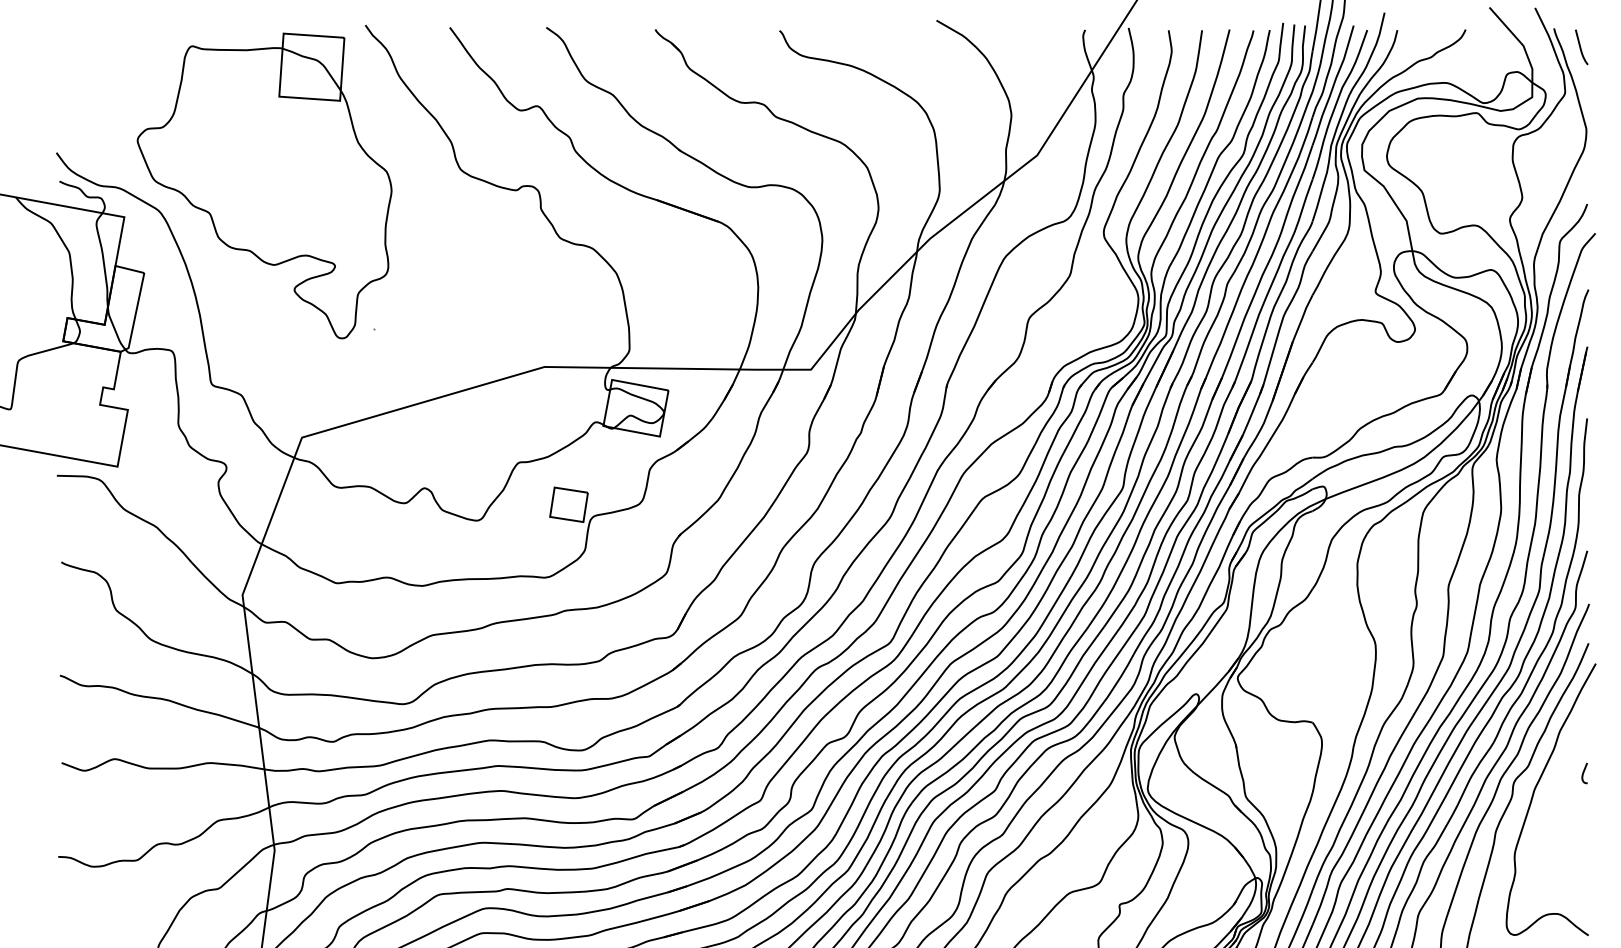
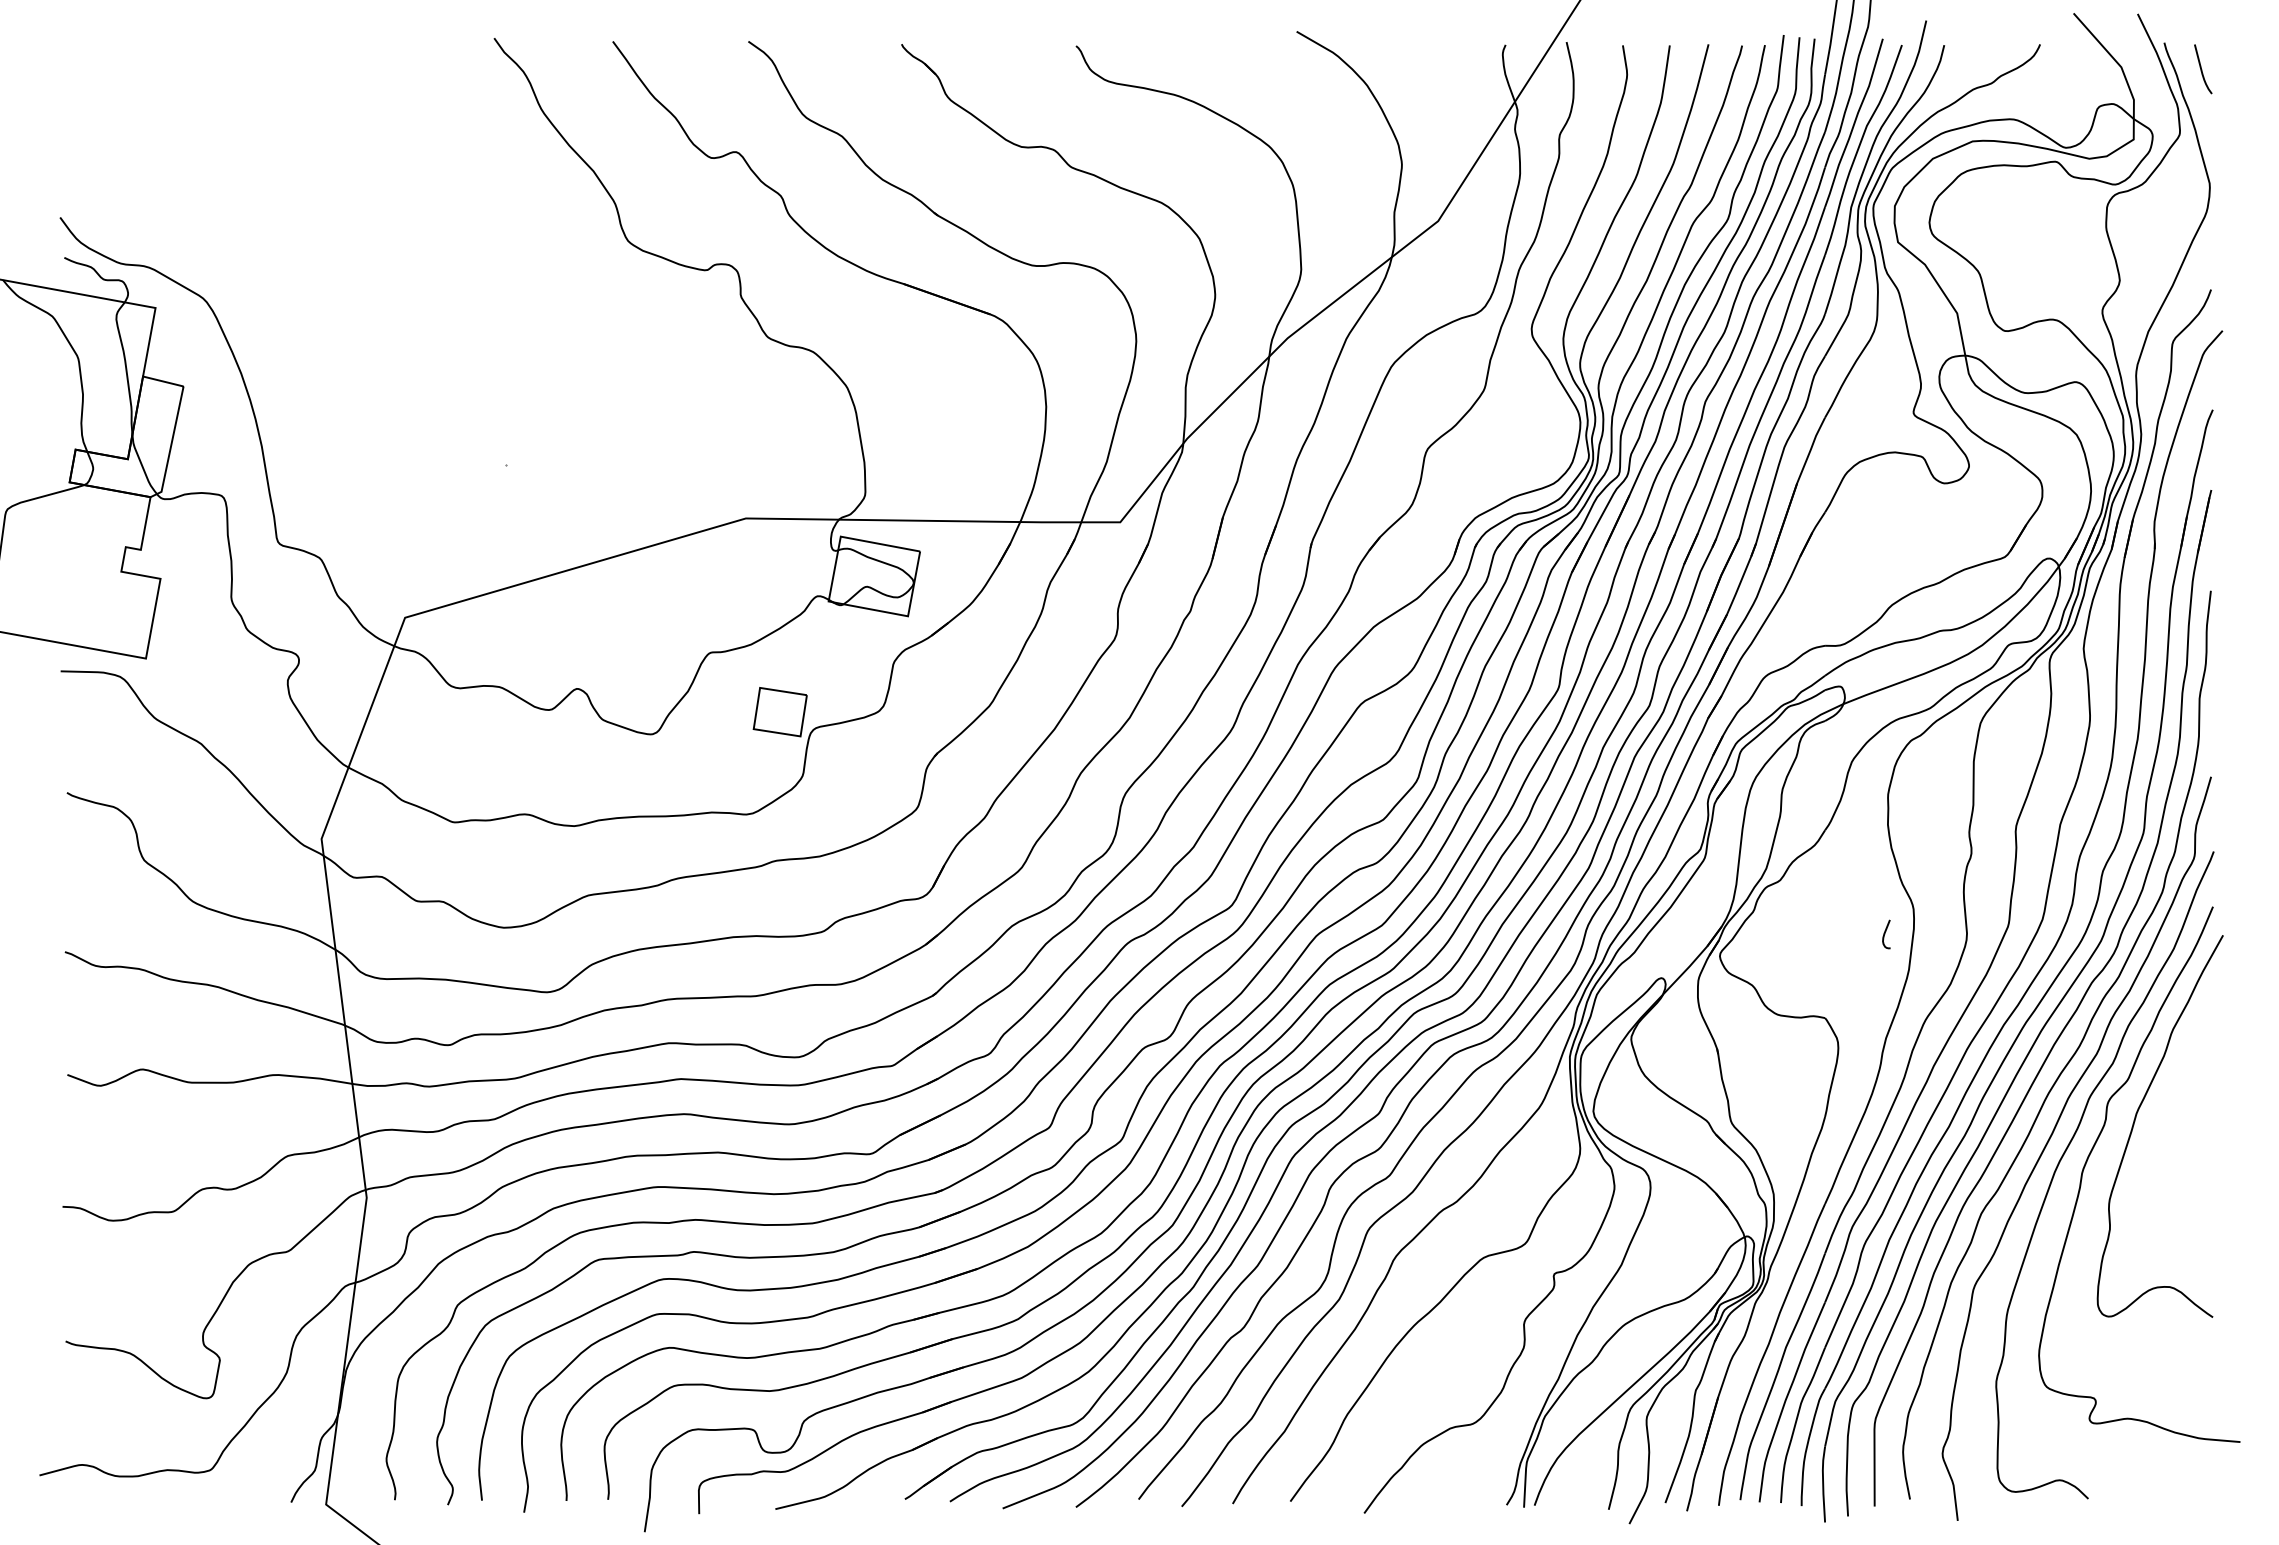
part: (264, 186) -> (352, 264), removed
curve: (1584, 773) -> (1885, 934), moved

